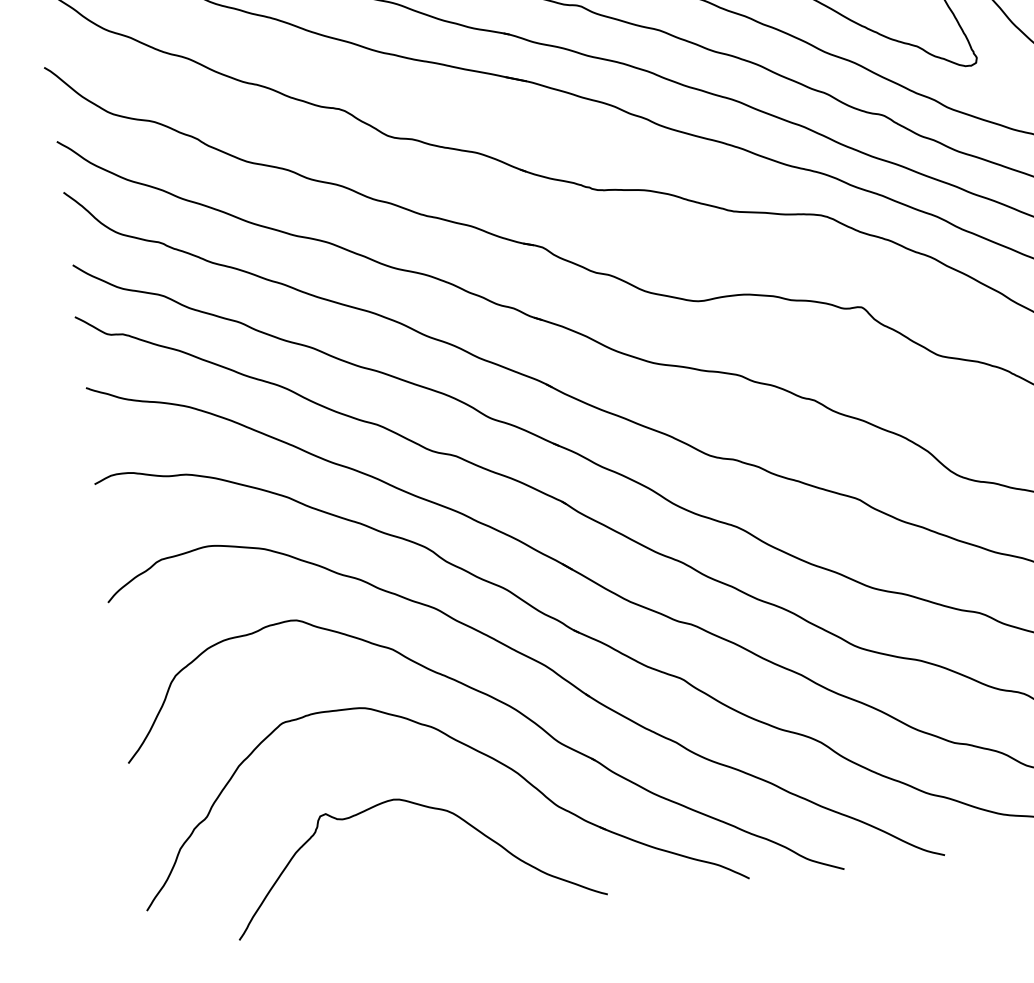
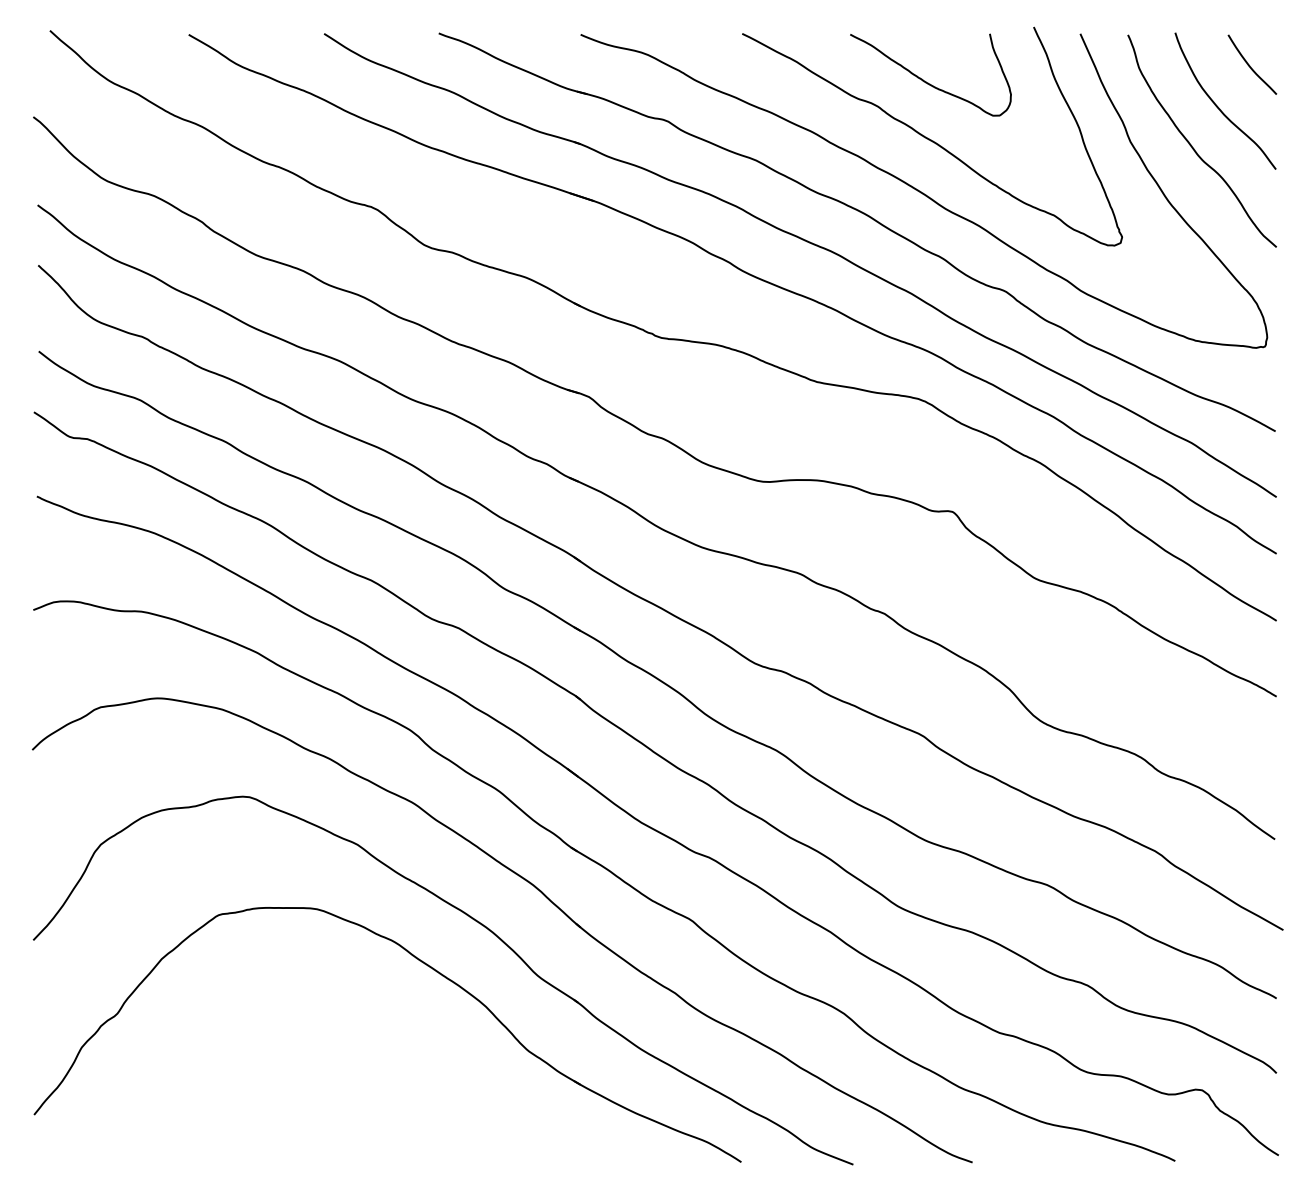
curve: (425, 807) -> (373, 1033), removed

